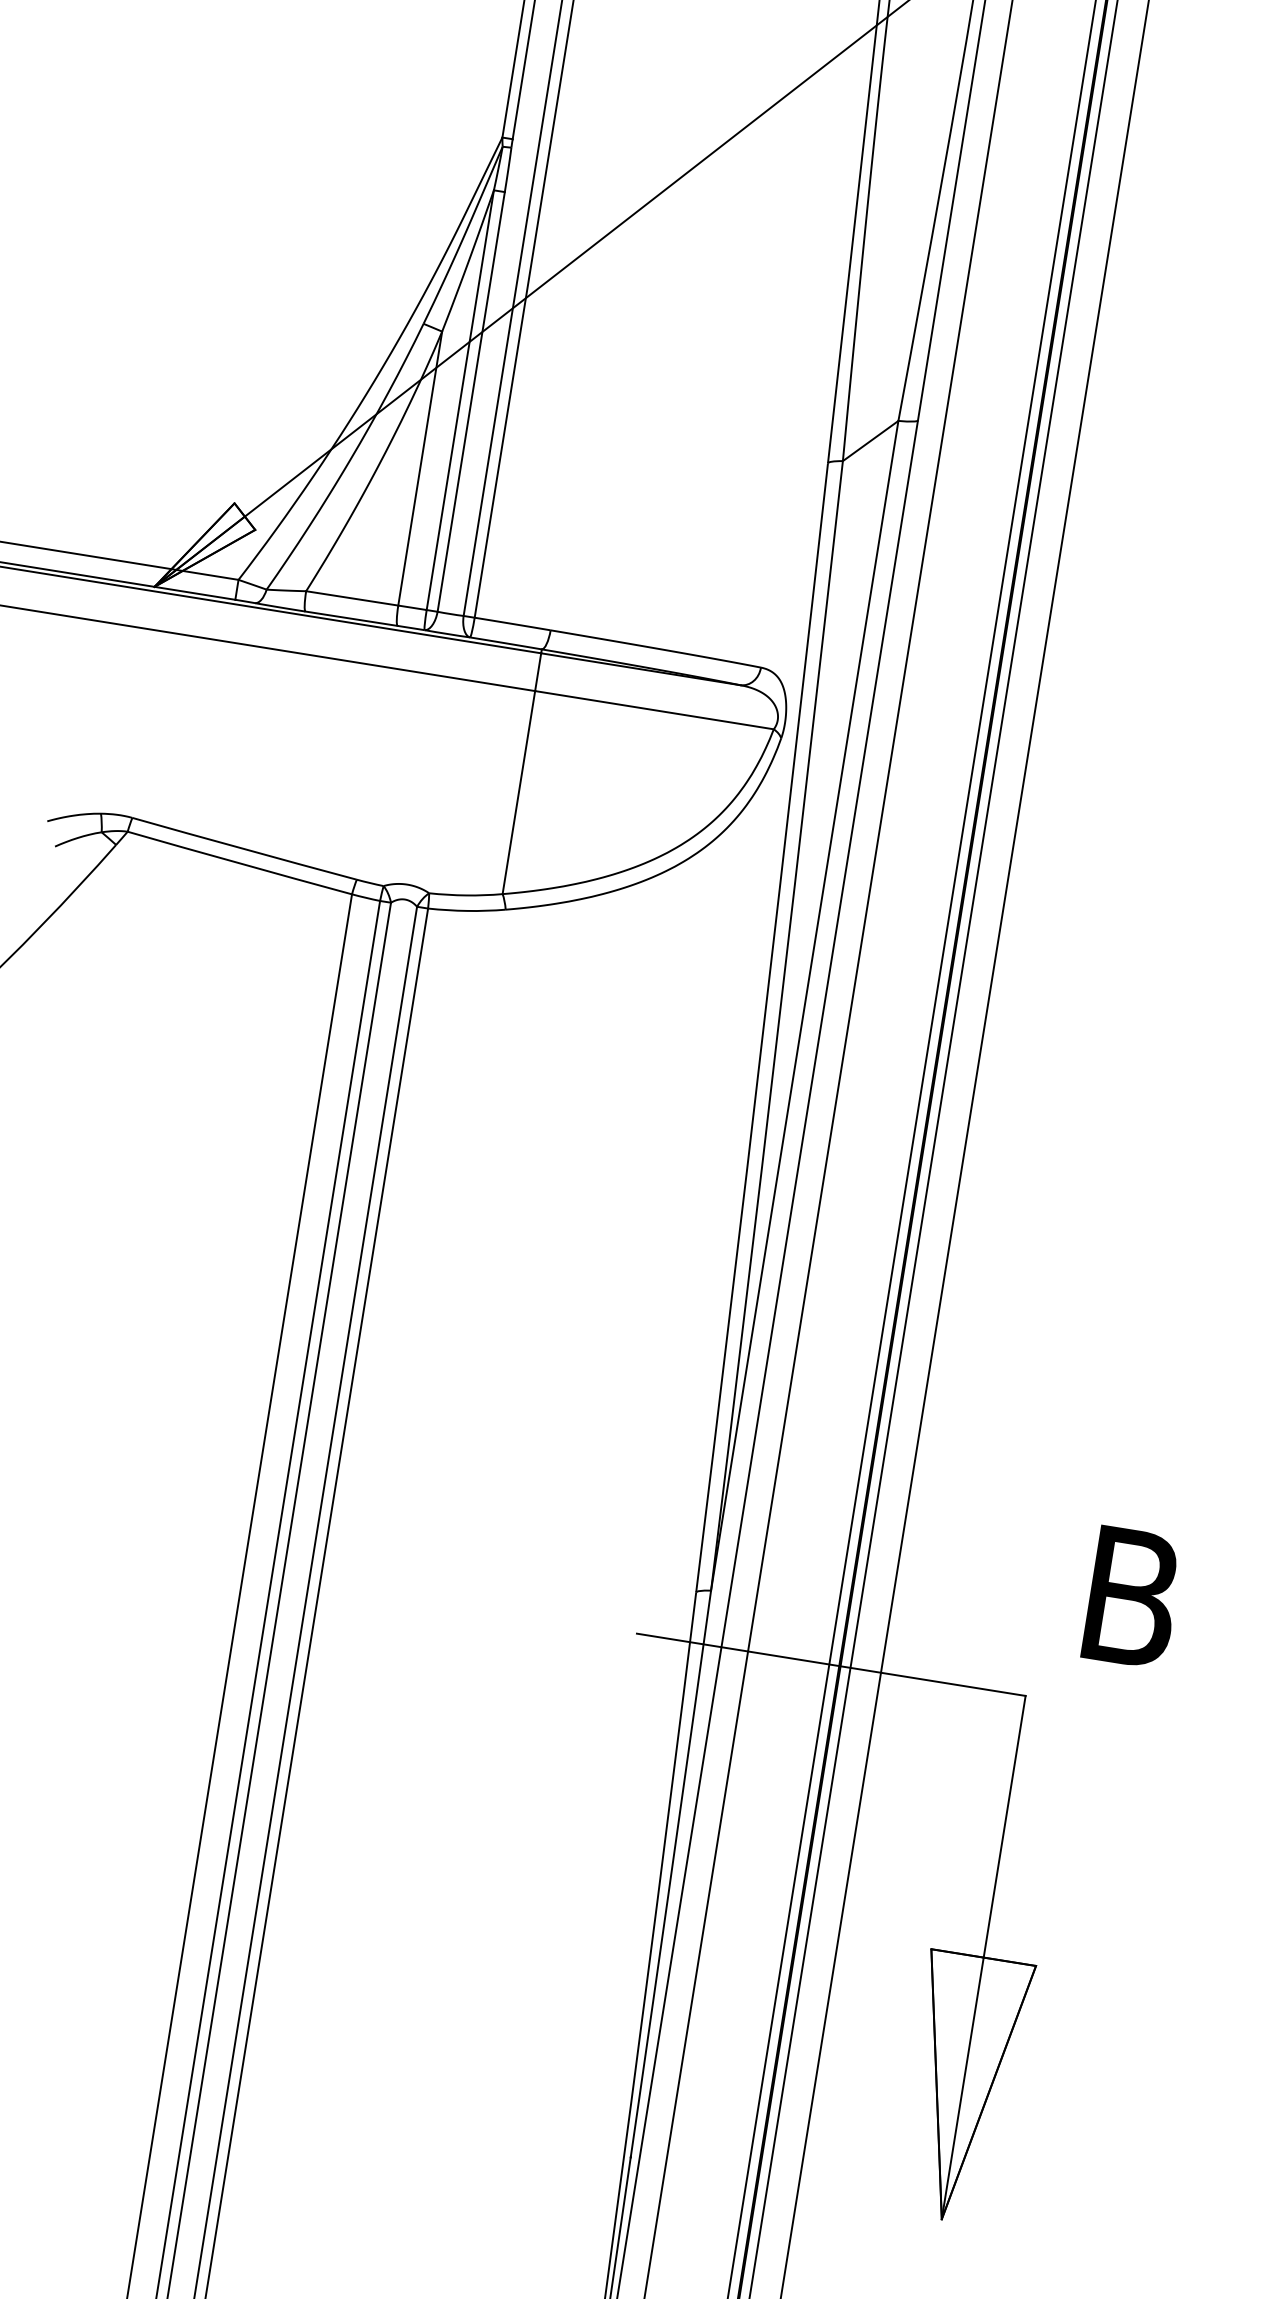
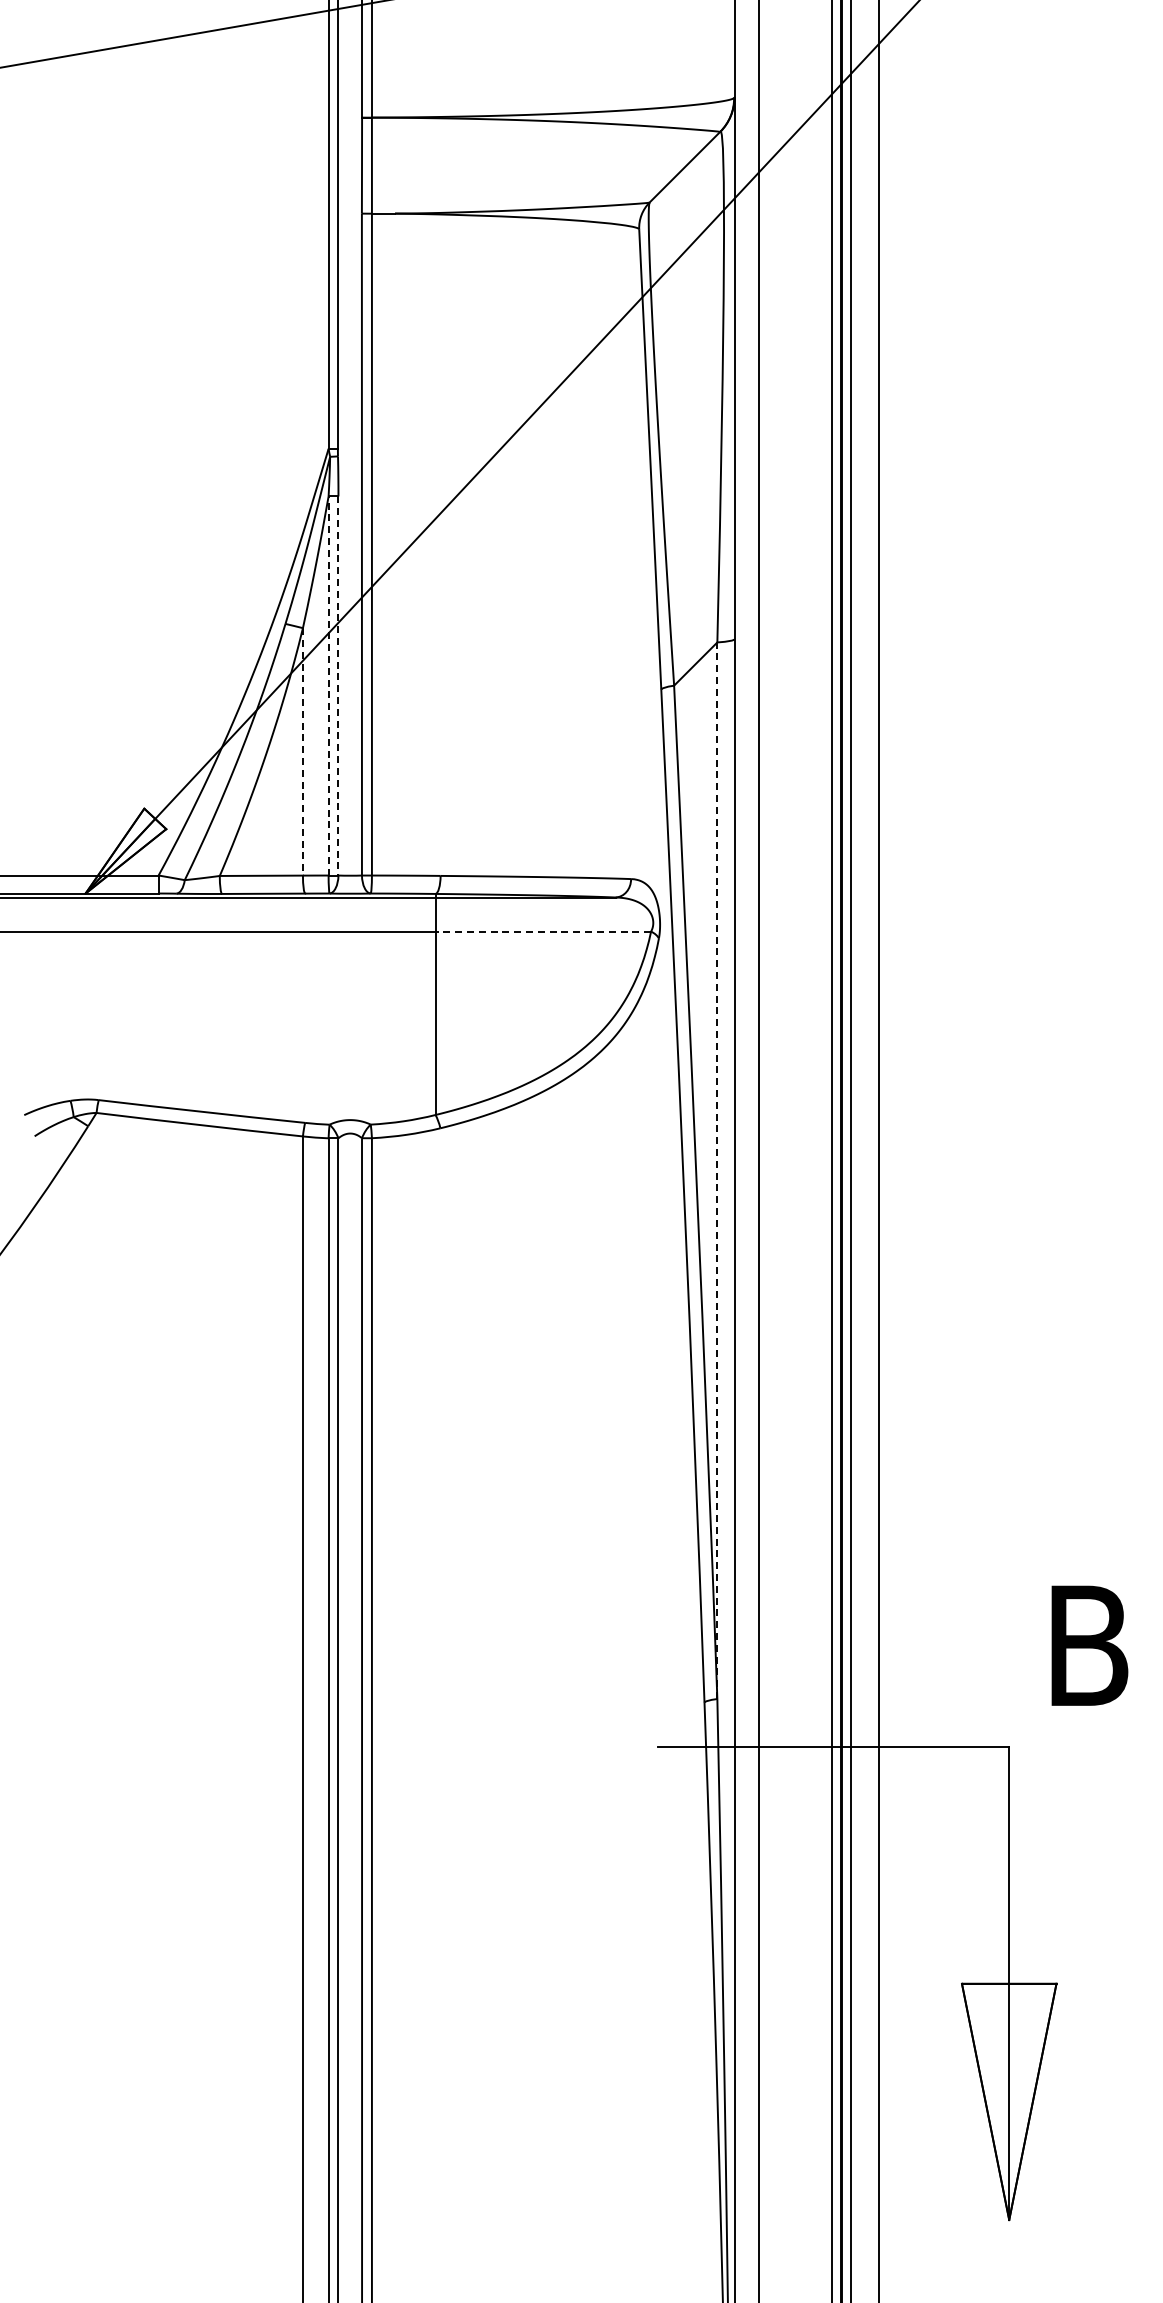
line: (460, 399) -> (328, 685), solid -> dashed
line: (471, 401) -> (338, 685), solid -> dashed
line: (419, 468) -> (302, 751), solid -> dashed
line: (654, 710) -> (543, 931), solid -> dashed
line: (804, 1005) -> (717, 1170), solid -> dashed

